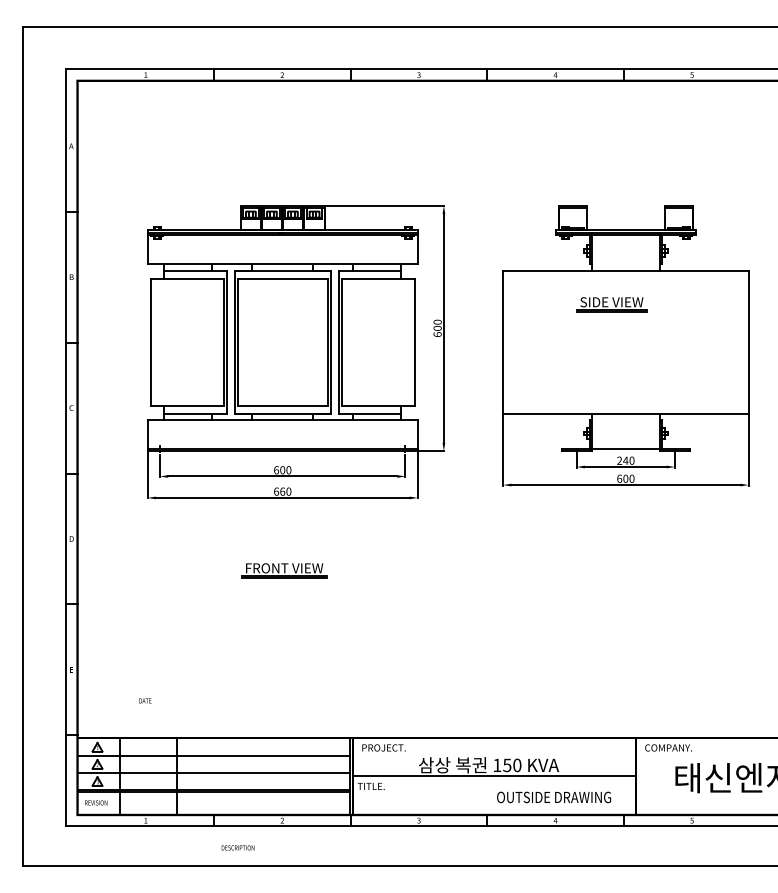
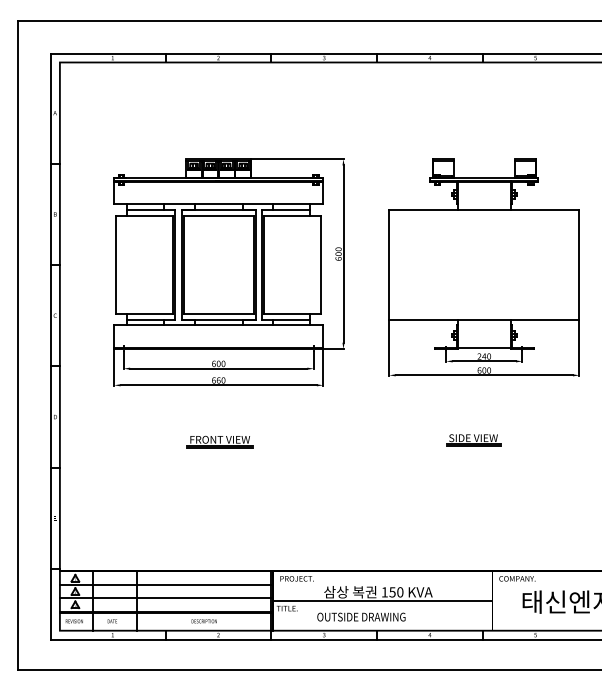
part: (611, 304) -> (473, 439), moved
text: (145, 700) -> (112, 621), moved
text: (554, 797) -> (361, 617), moved
text: (237, 847) -> (203, 621), moved

